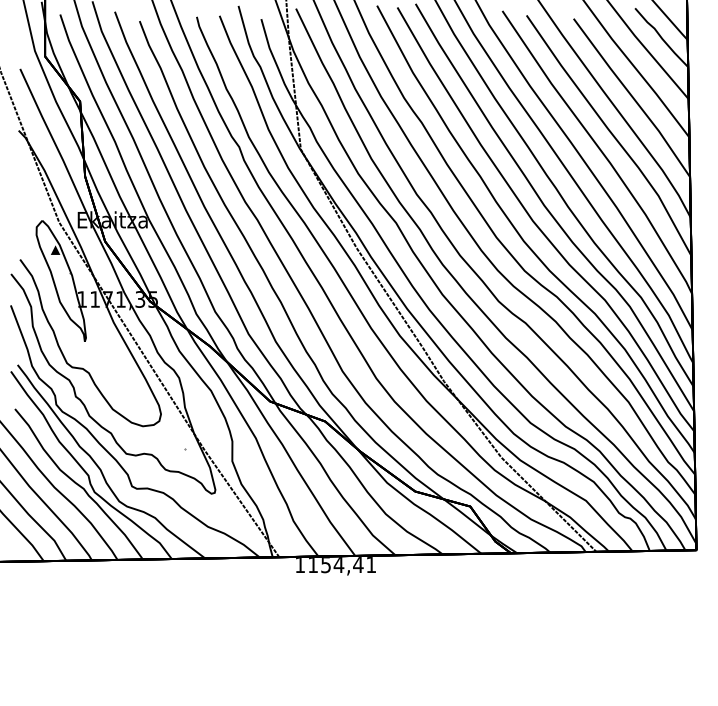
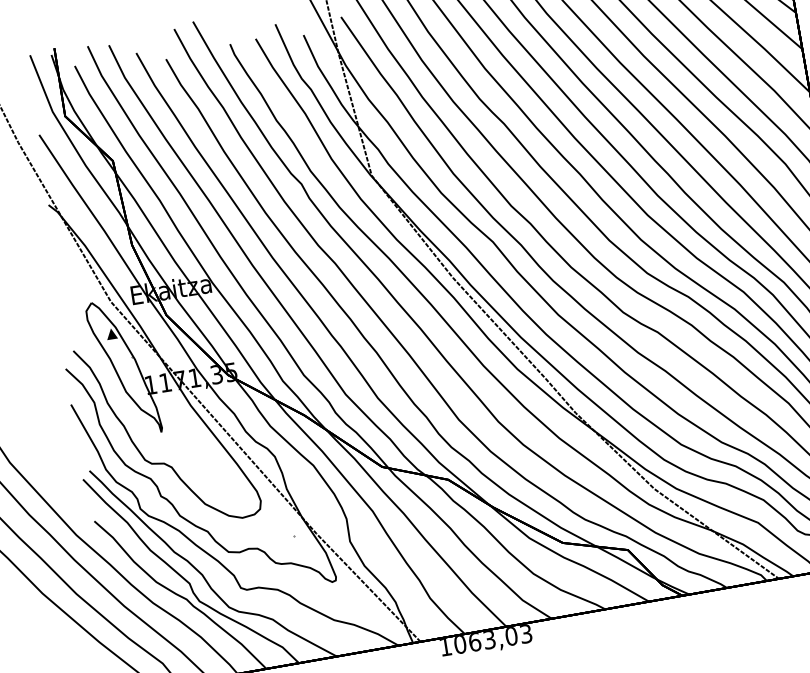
text: (342, 565) -> (493, 639), 1154,41 -> 1063,03

